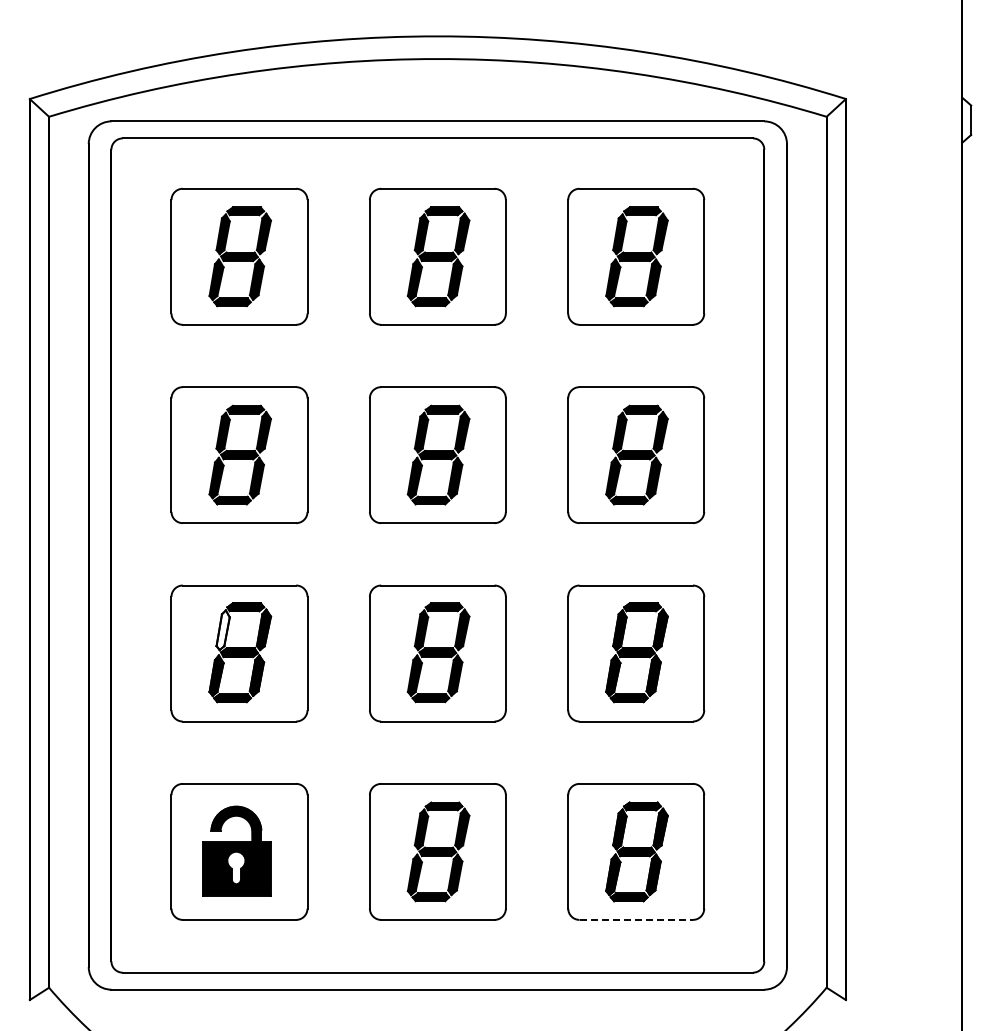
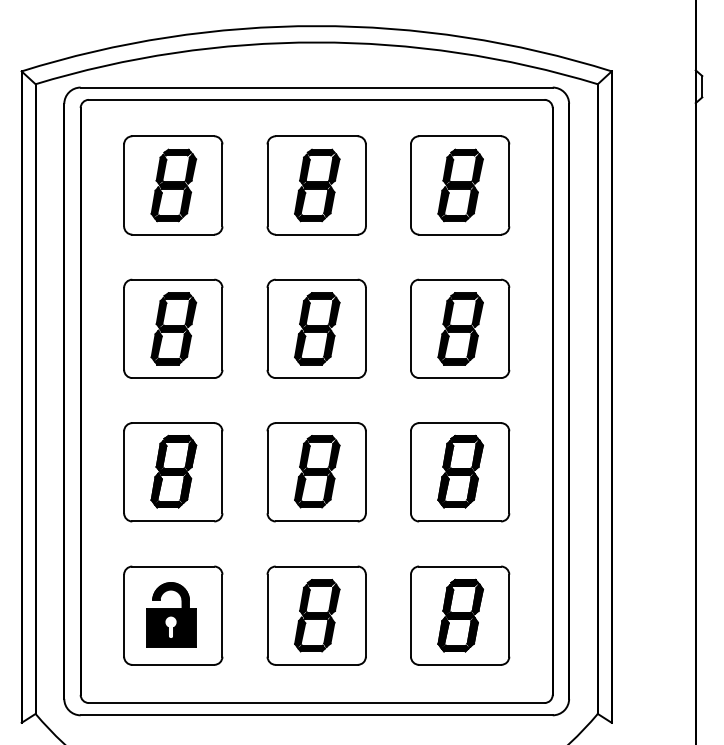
fill: (222, 630) -> (161, 455), added
line: (636, 919) -> (460, 664), dashed -> solid

